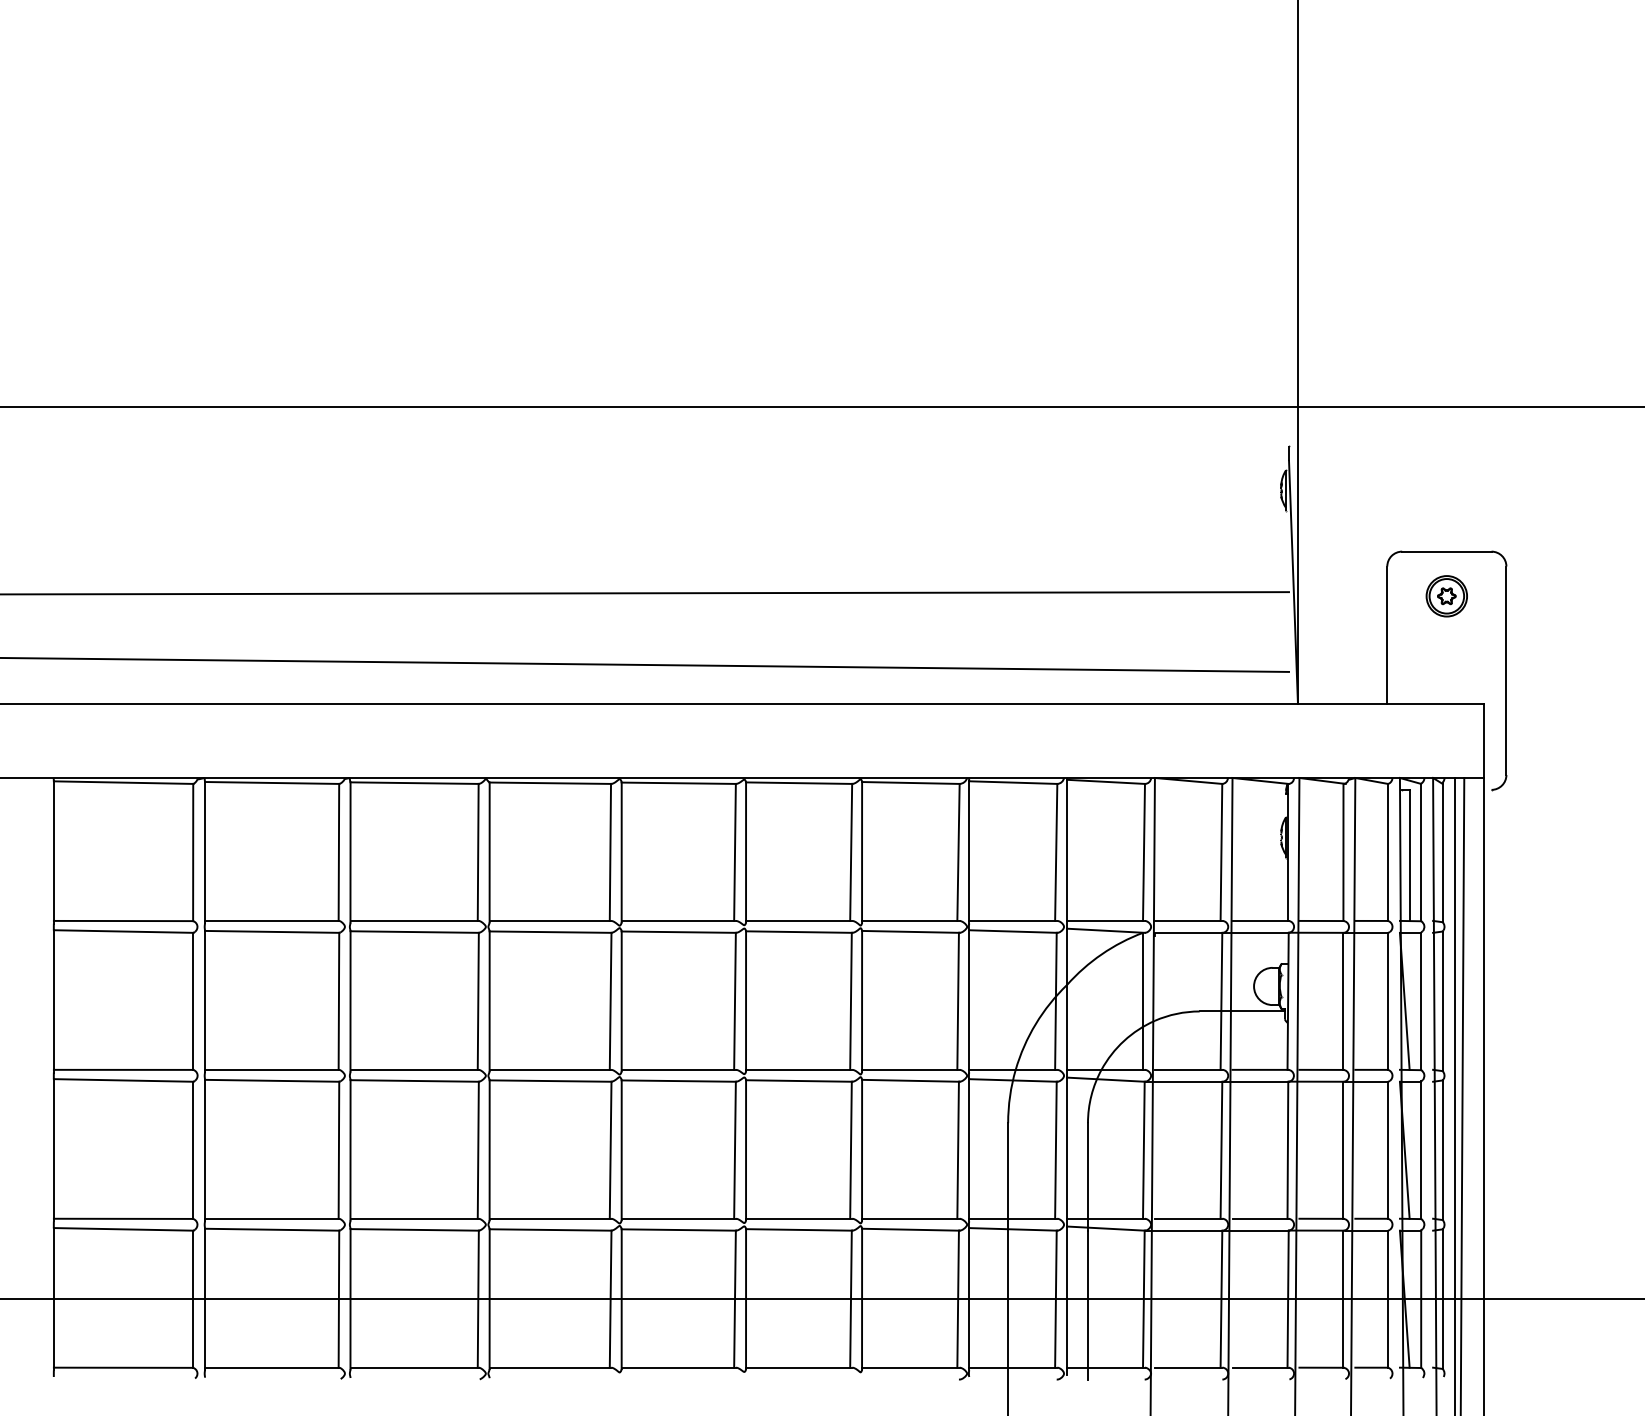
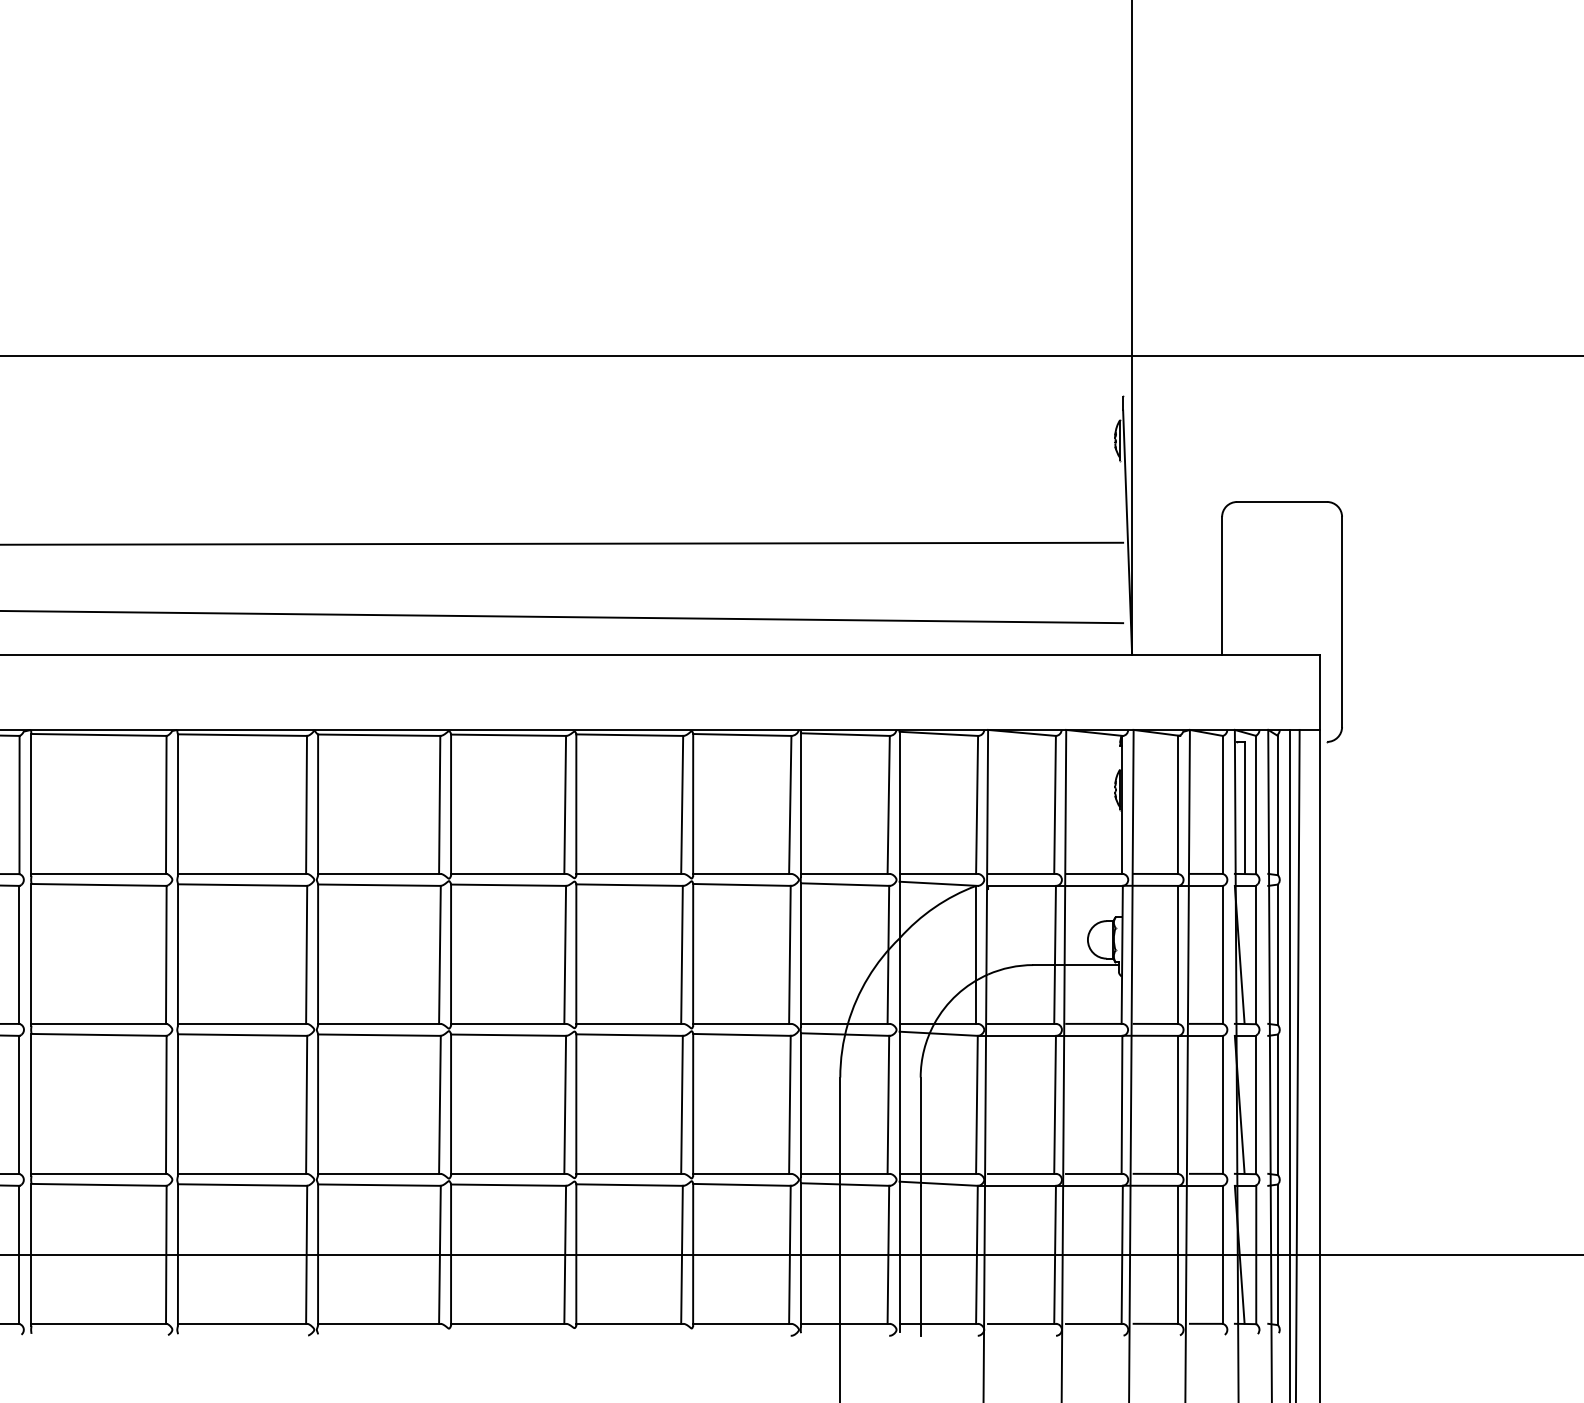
part: (1446, 596) -> (1281, 547), removed

